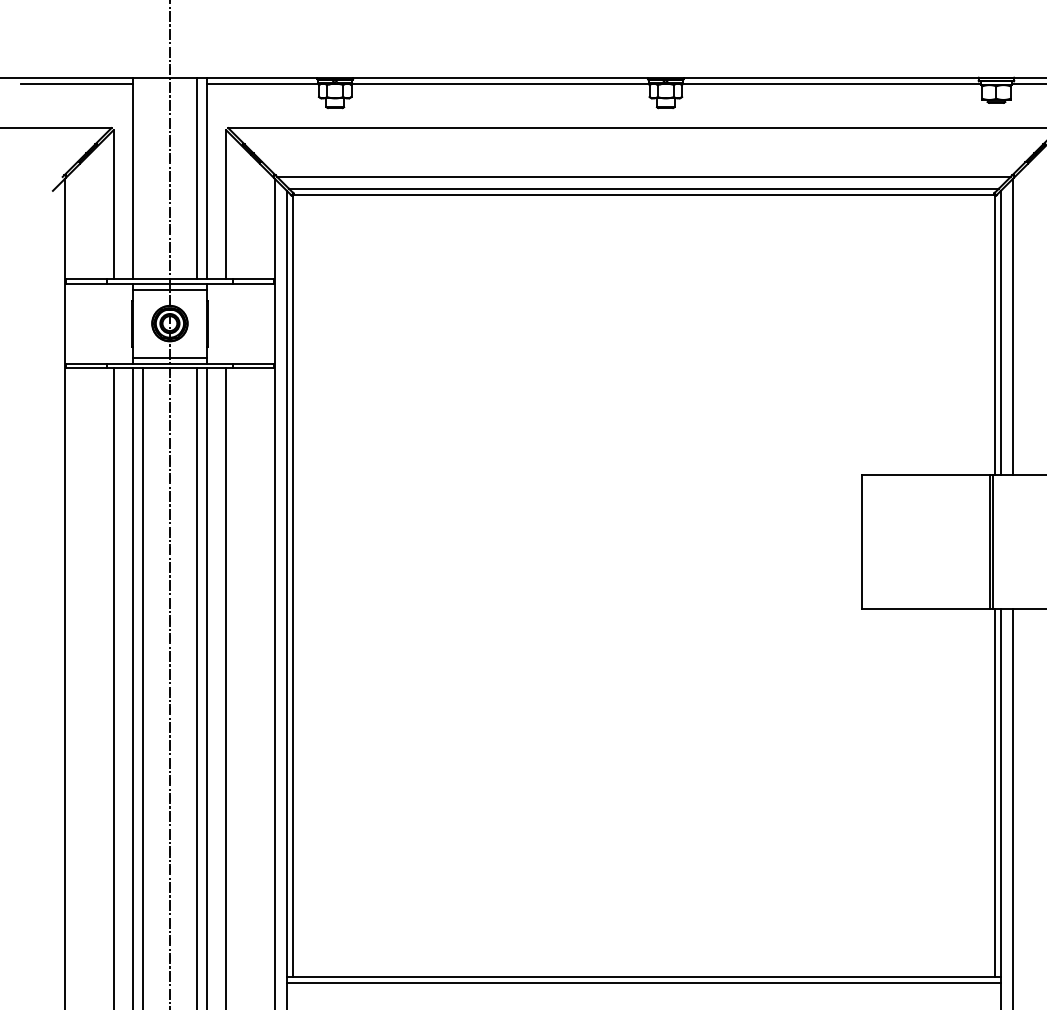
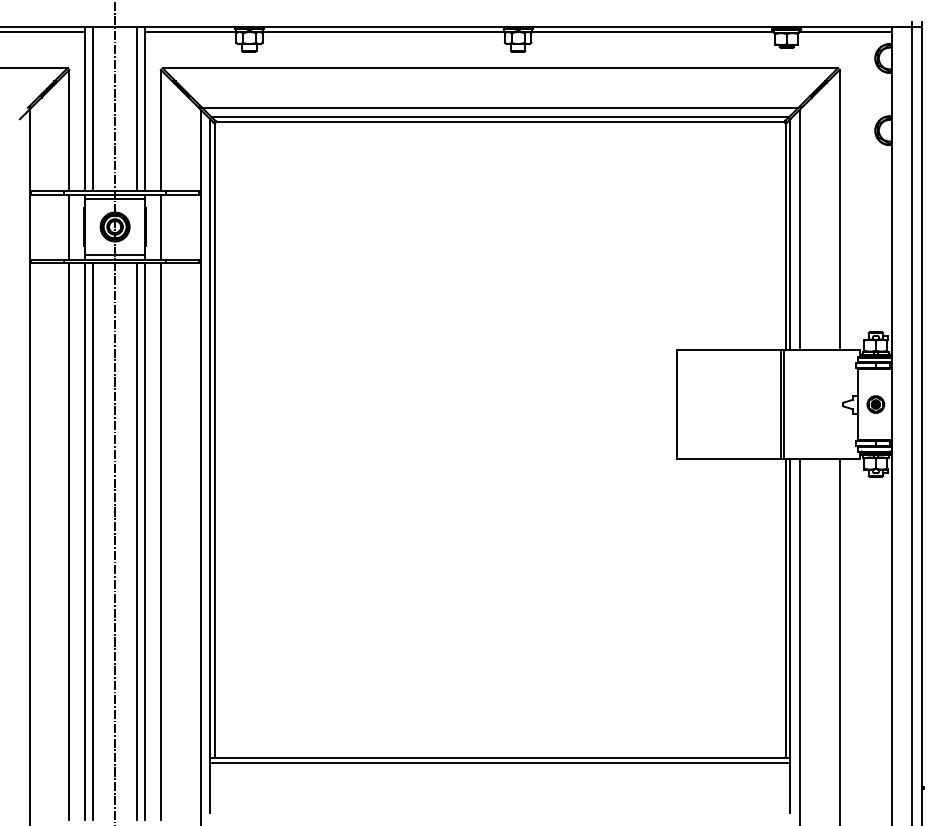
line: (143, 177) -> (93, 108), added
line: (113, 322) -> (69, 226), added
line: (225, 322) -> (160, 226), added

